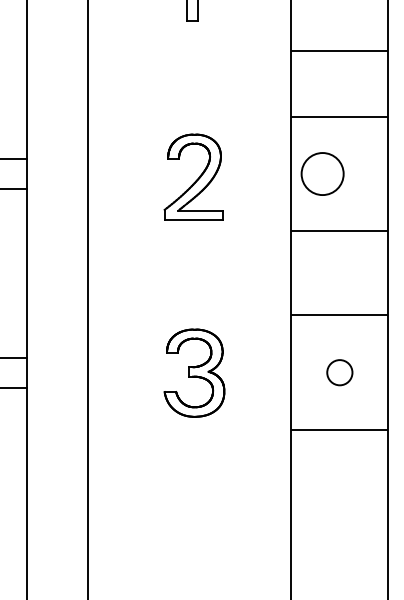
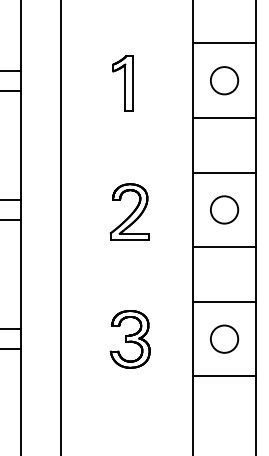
line: (339, 51) -> (224, 118), moved
circle: (322, 173) -> (224, 209), moved
circle: (339, 371) -> (224, 338), size x1.67

